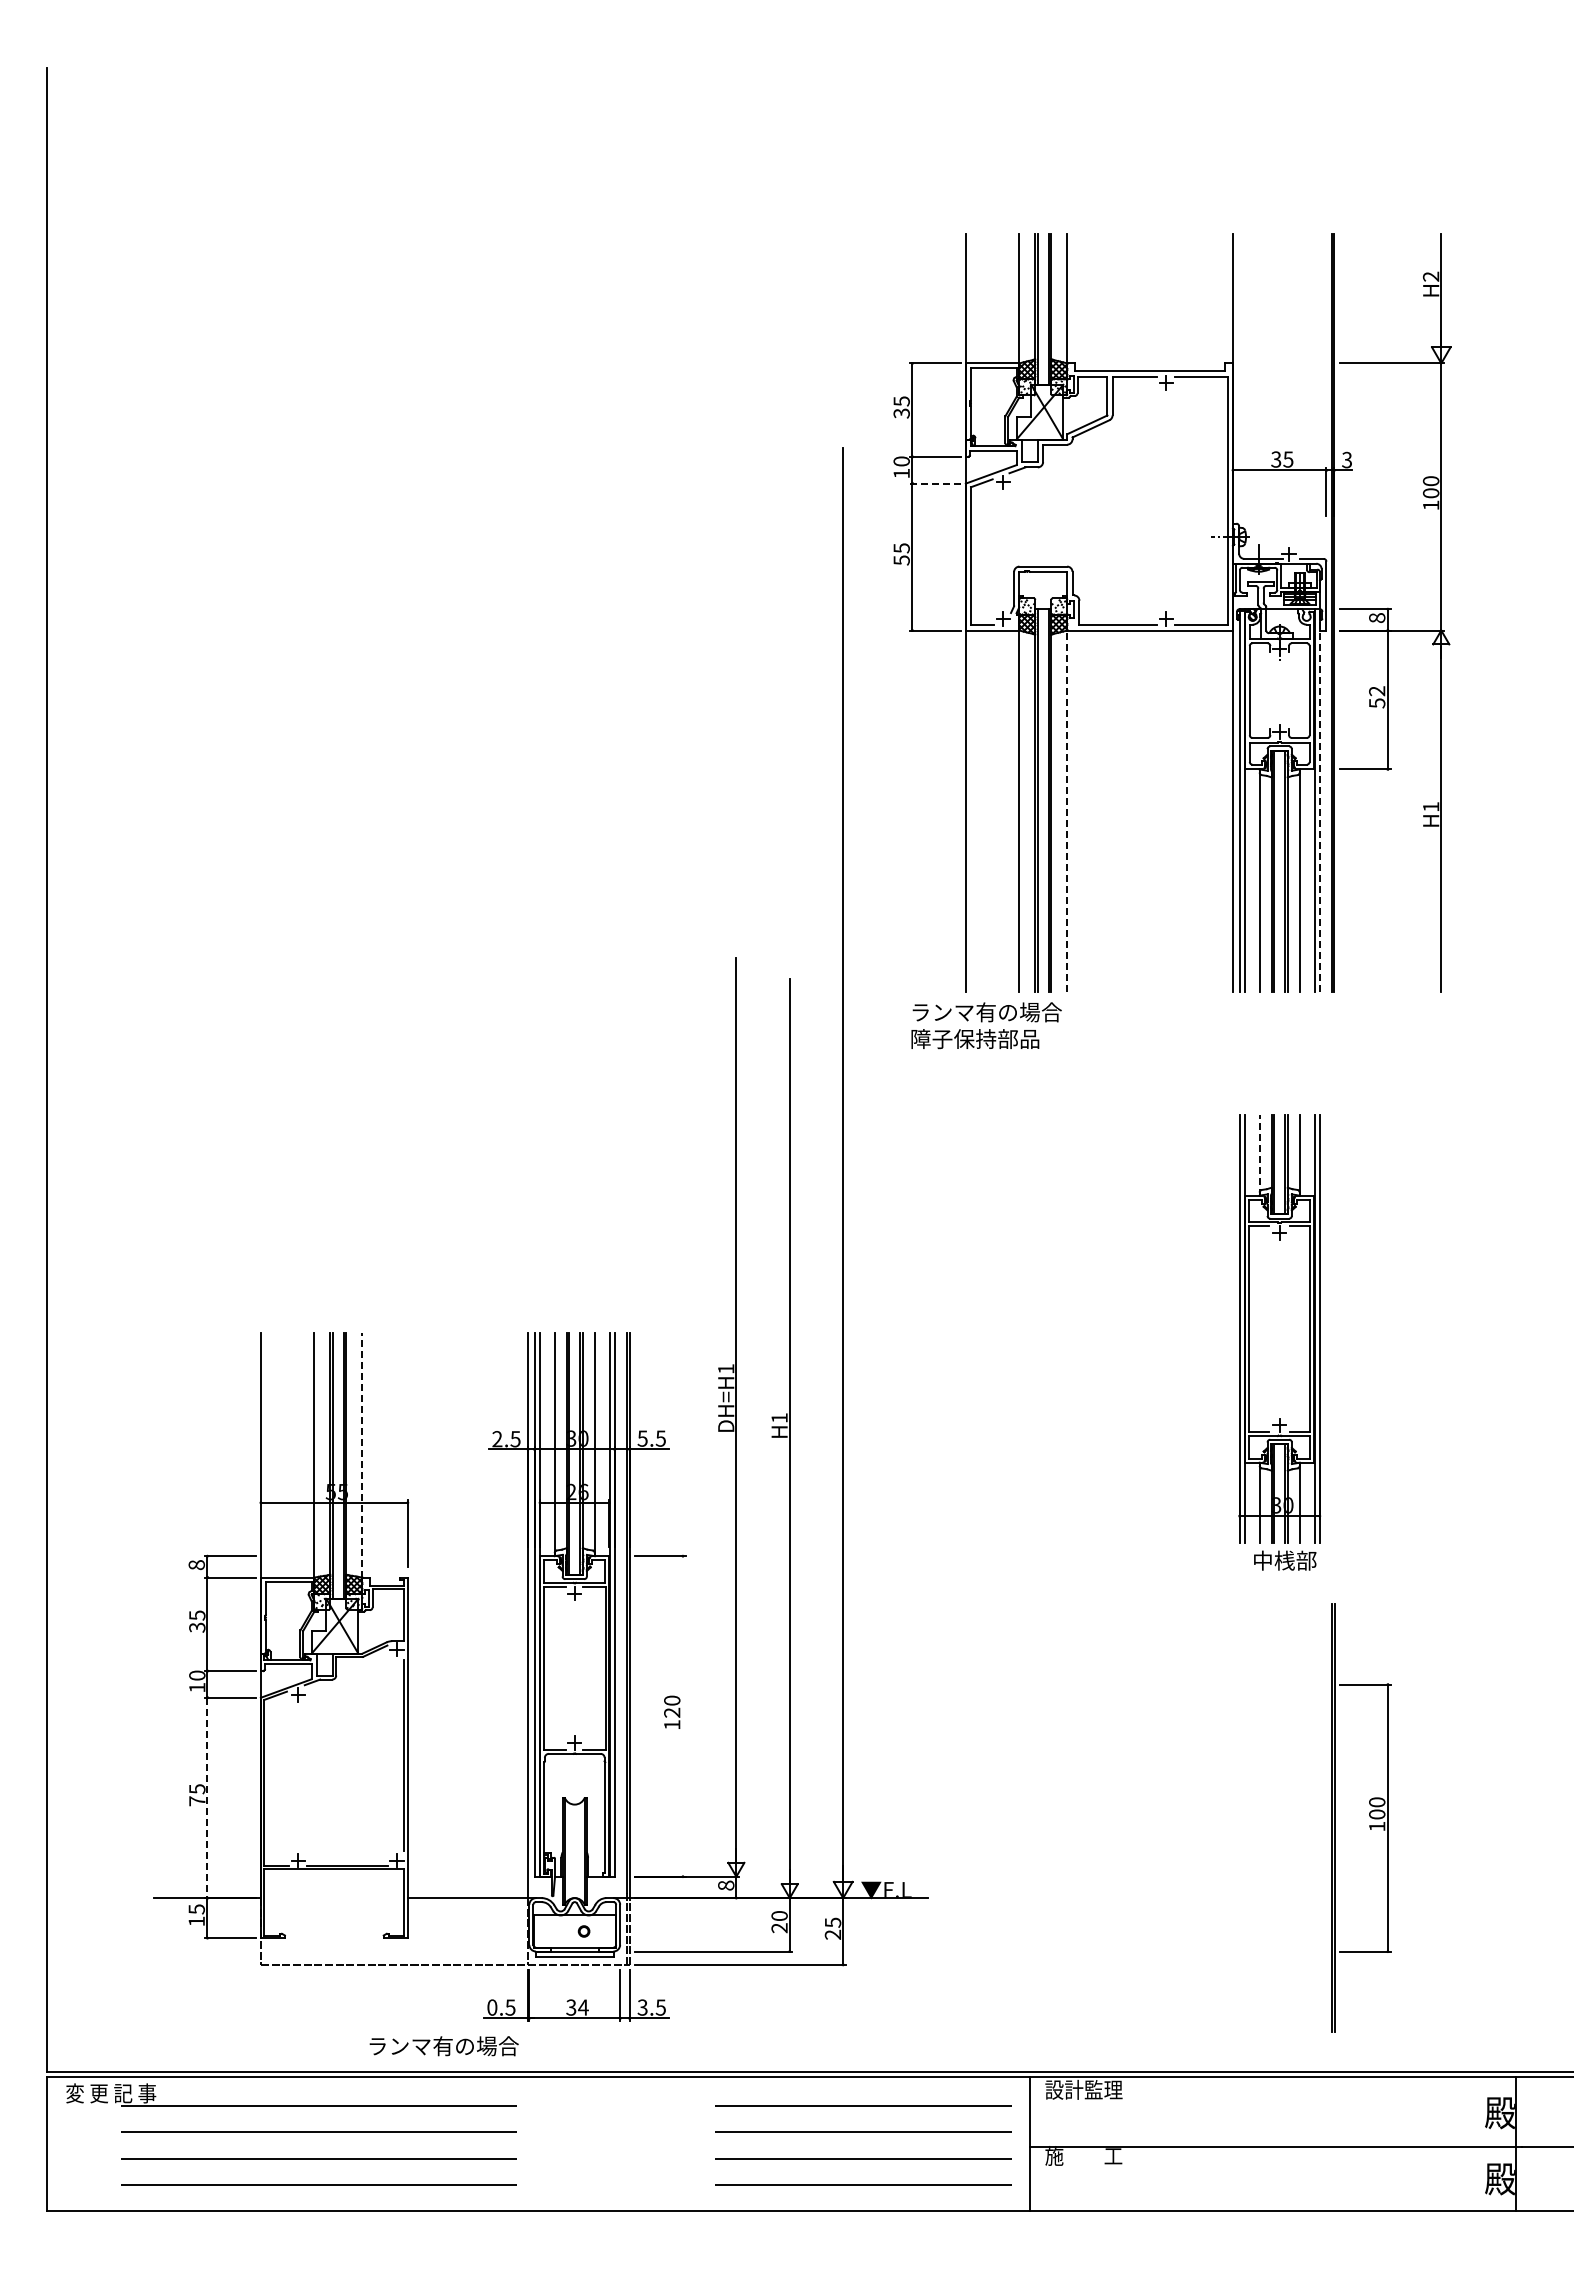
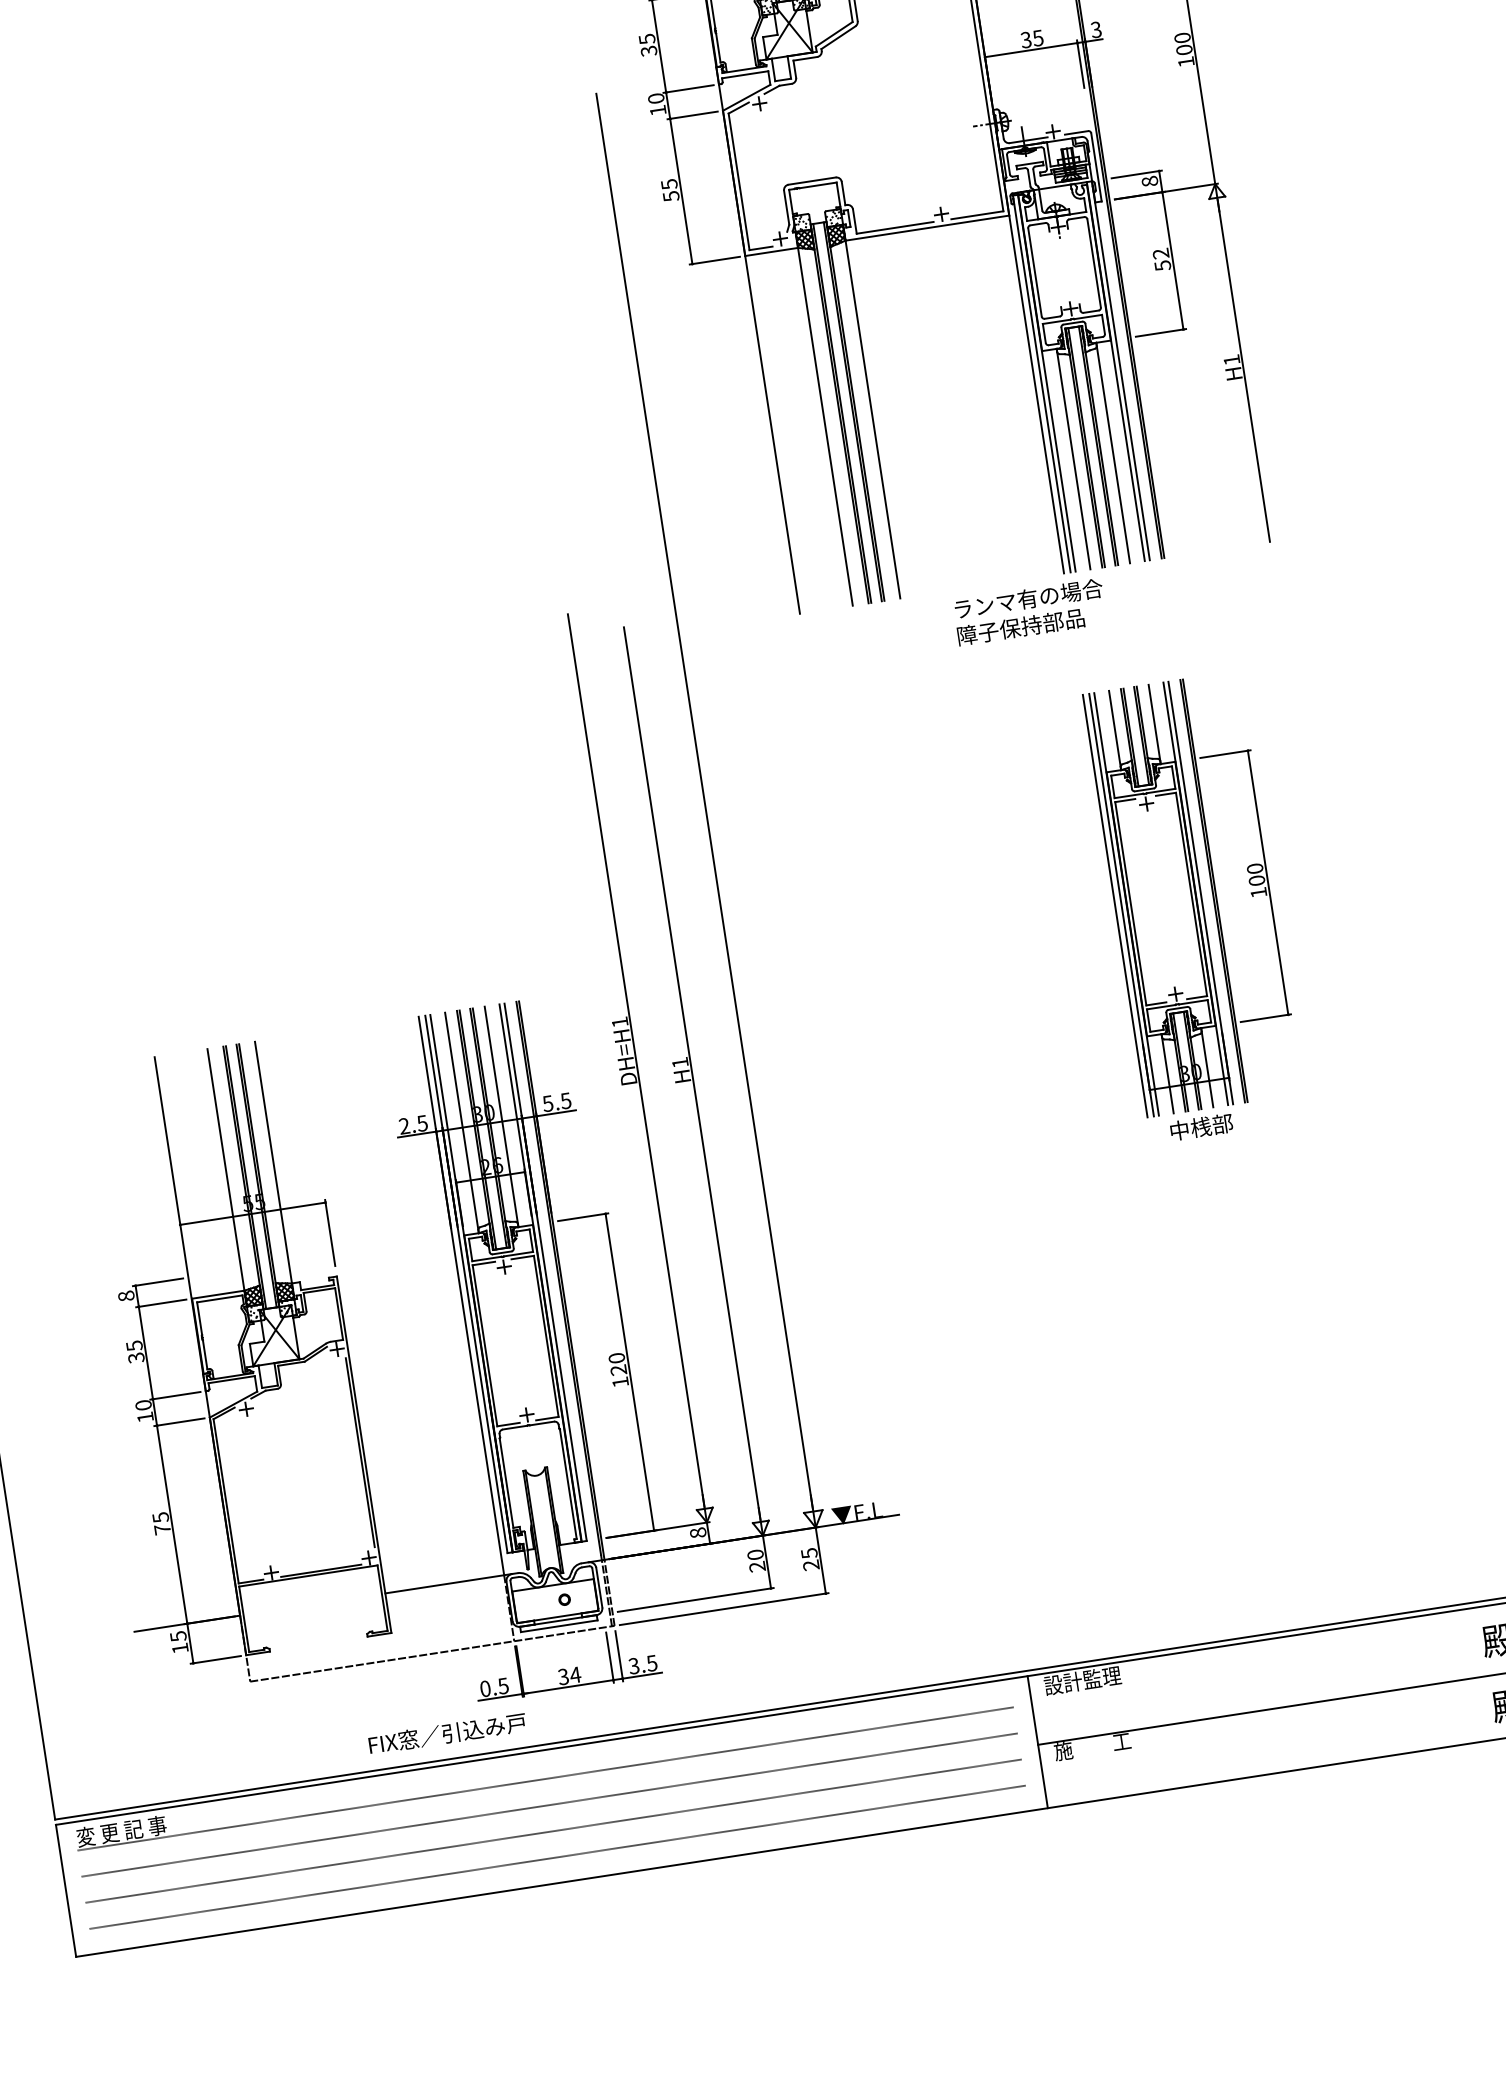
line: (934, 483) -> (692, 115), dashed -> solid
line: (1319, 800) -> (1120, 370), dashed -> solid
line: (1067, 811) -> (873, 419), dashed -> solid
text: (986, 1025) -> (1030, 612), moved
line: (1259, 1155) -> (1114, 730), dashed -> solid
line: (1233, 1328) -> (1115, 905), added
line: (362, 1454) -> (273, 1161), dashed -> solid
line: (682, 1716) -> (629, 1372), added
line: (207, 1798) -> (172, 1525), dashed -> solid
part: (1369, 1816) -> (1249, 883), moved
text: (447, 2046) -> (447, 1734), ランマ有の場合 -> FIX窓／引込み戸

